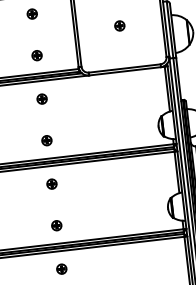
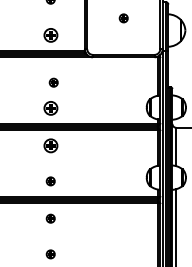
part: (36, 55) -> (50, 35), size x1.6
part: (41, 98) -> (53, 82), moved
part: (46, 140) -> (50, 108), size x1.6
part: (51, 183) -> (50, 145), size x1.6

